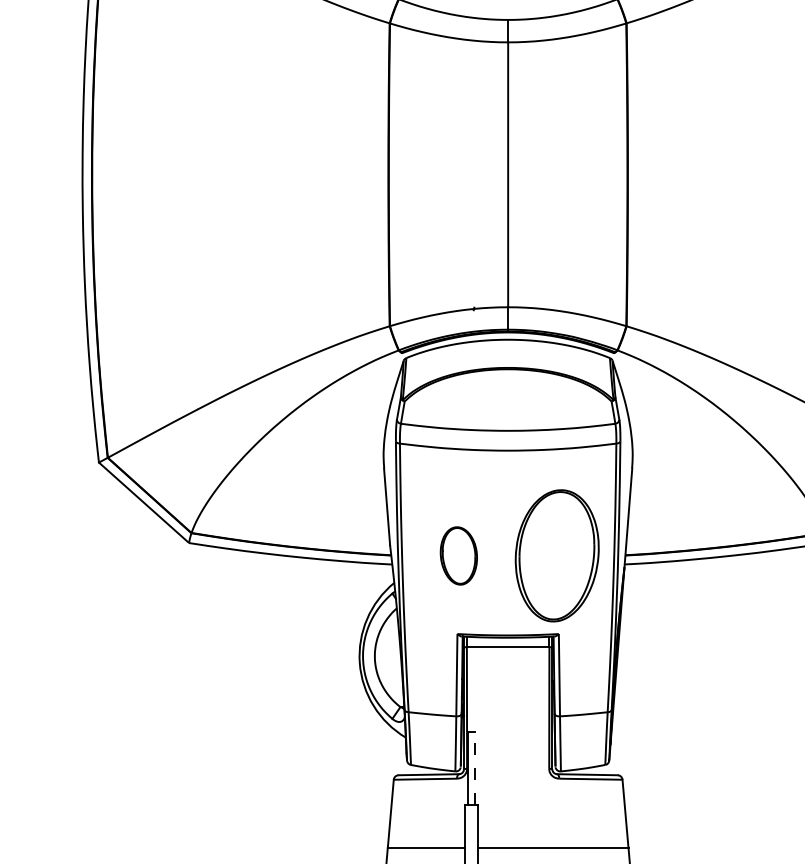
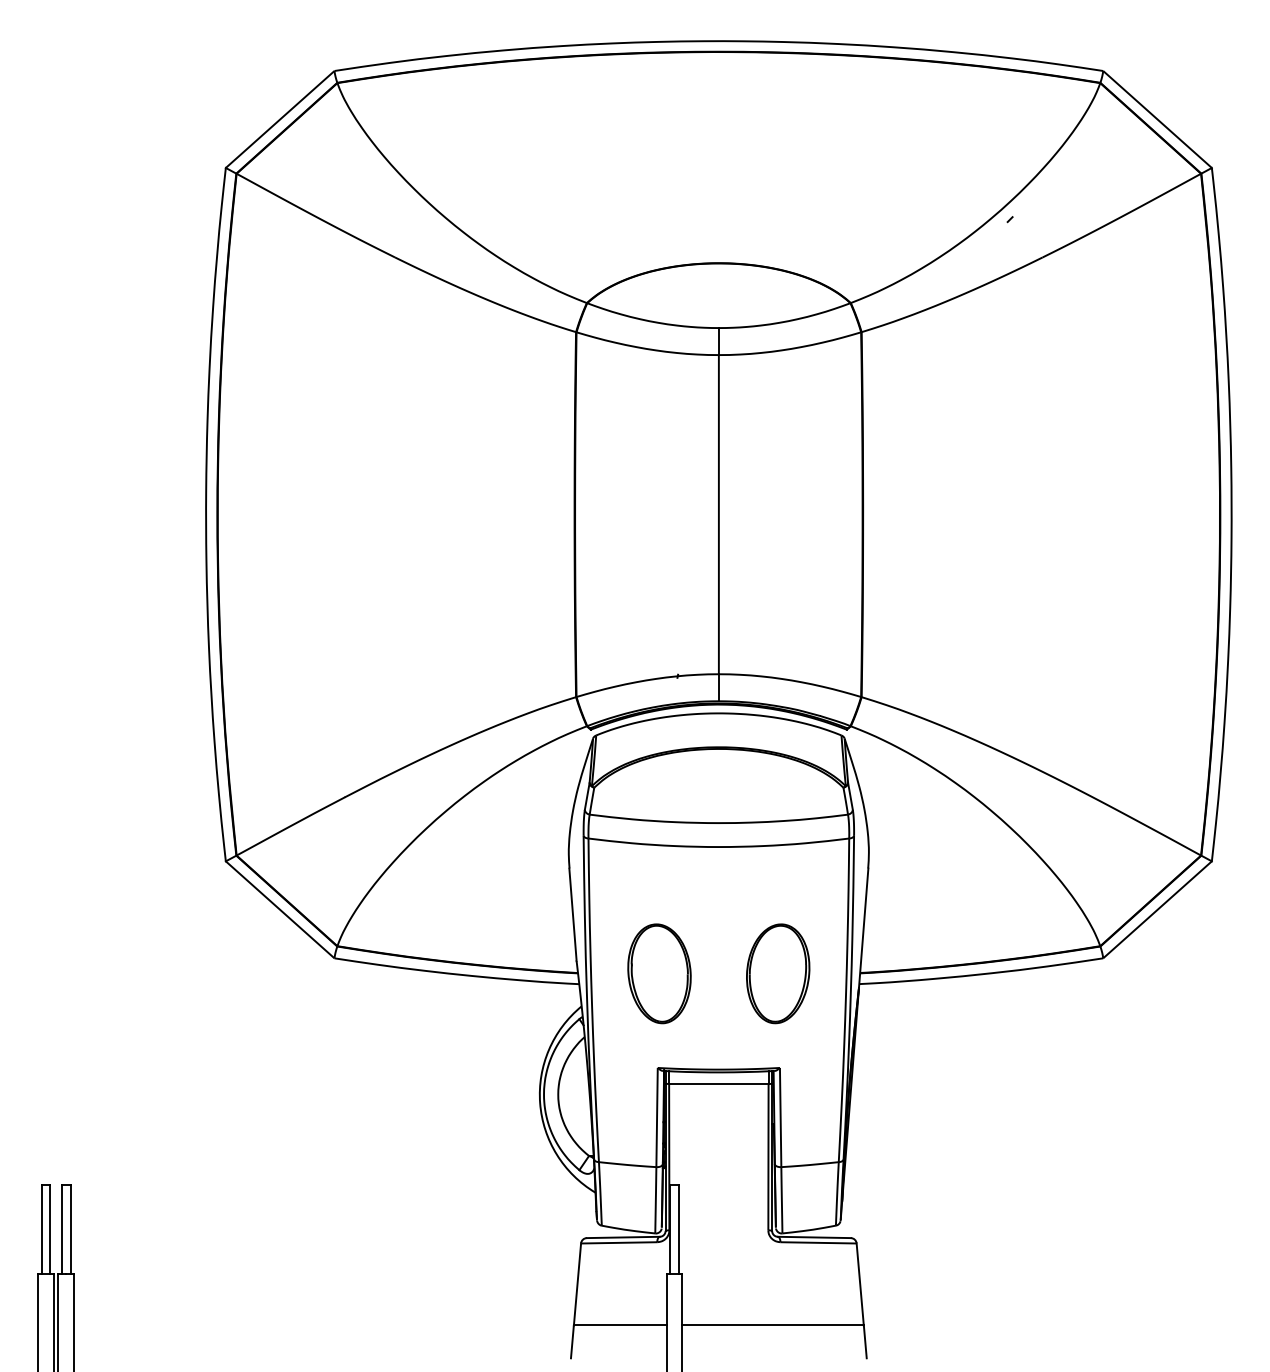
part: (458, 555) -> (659, 973), size x1.43
part: (557, 555) -> (778, 973), size x0.62
line: (474, 768) -> (678, 1229), dashed -> solid

